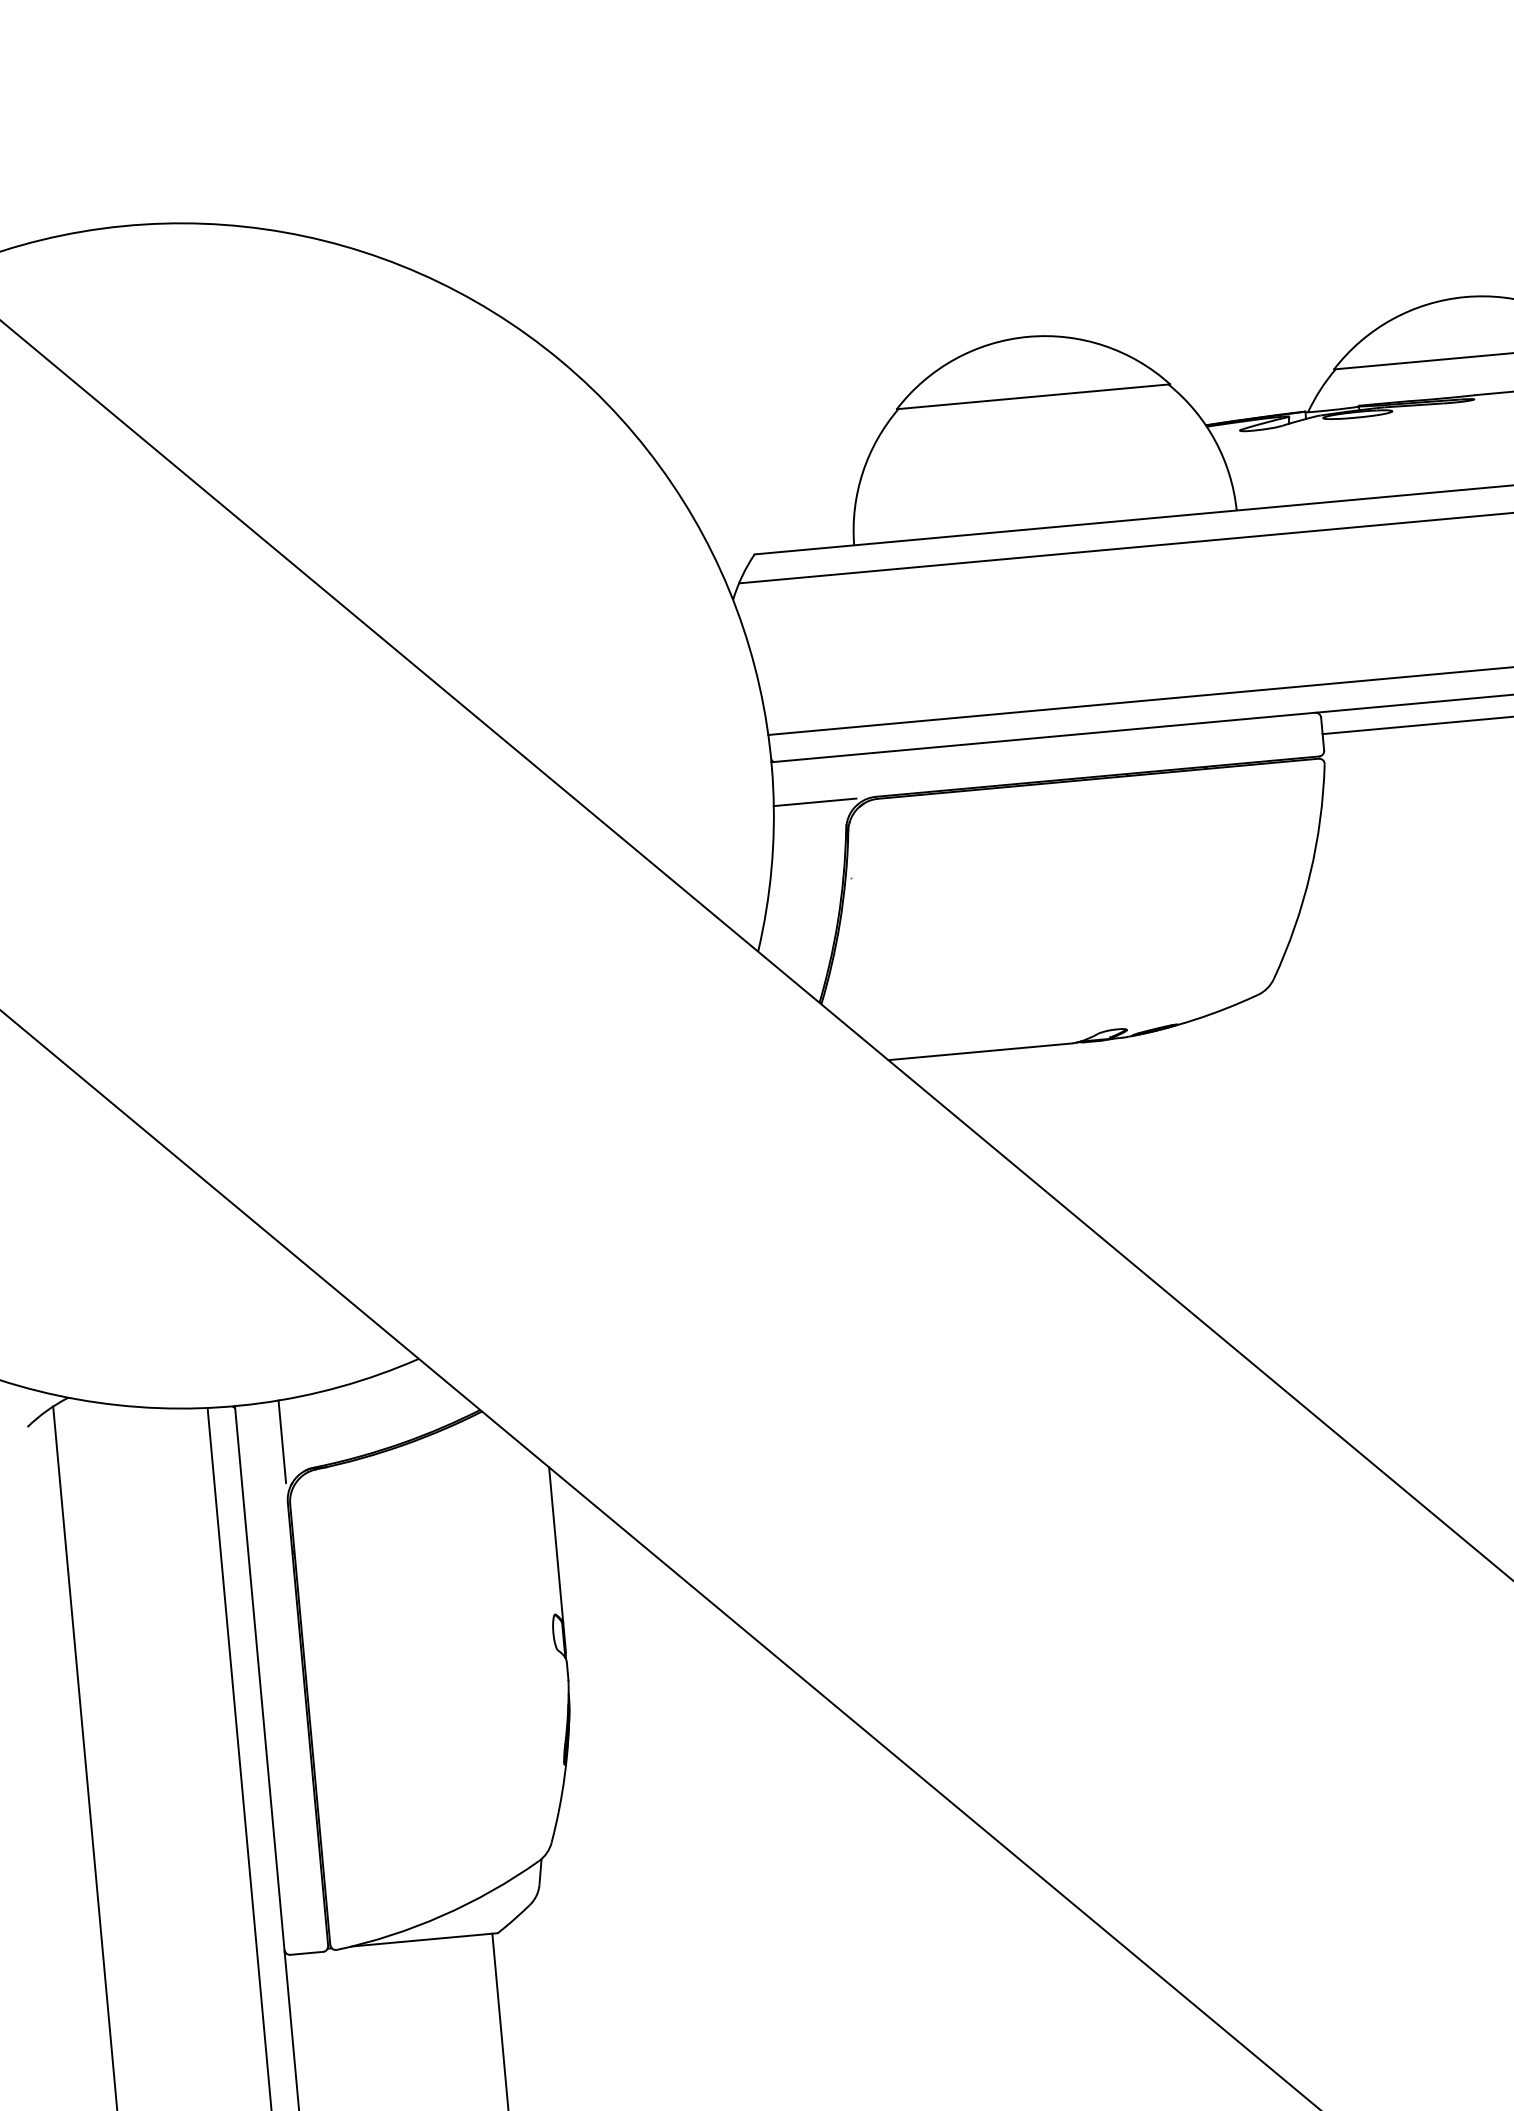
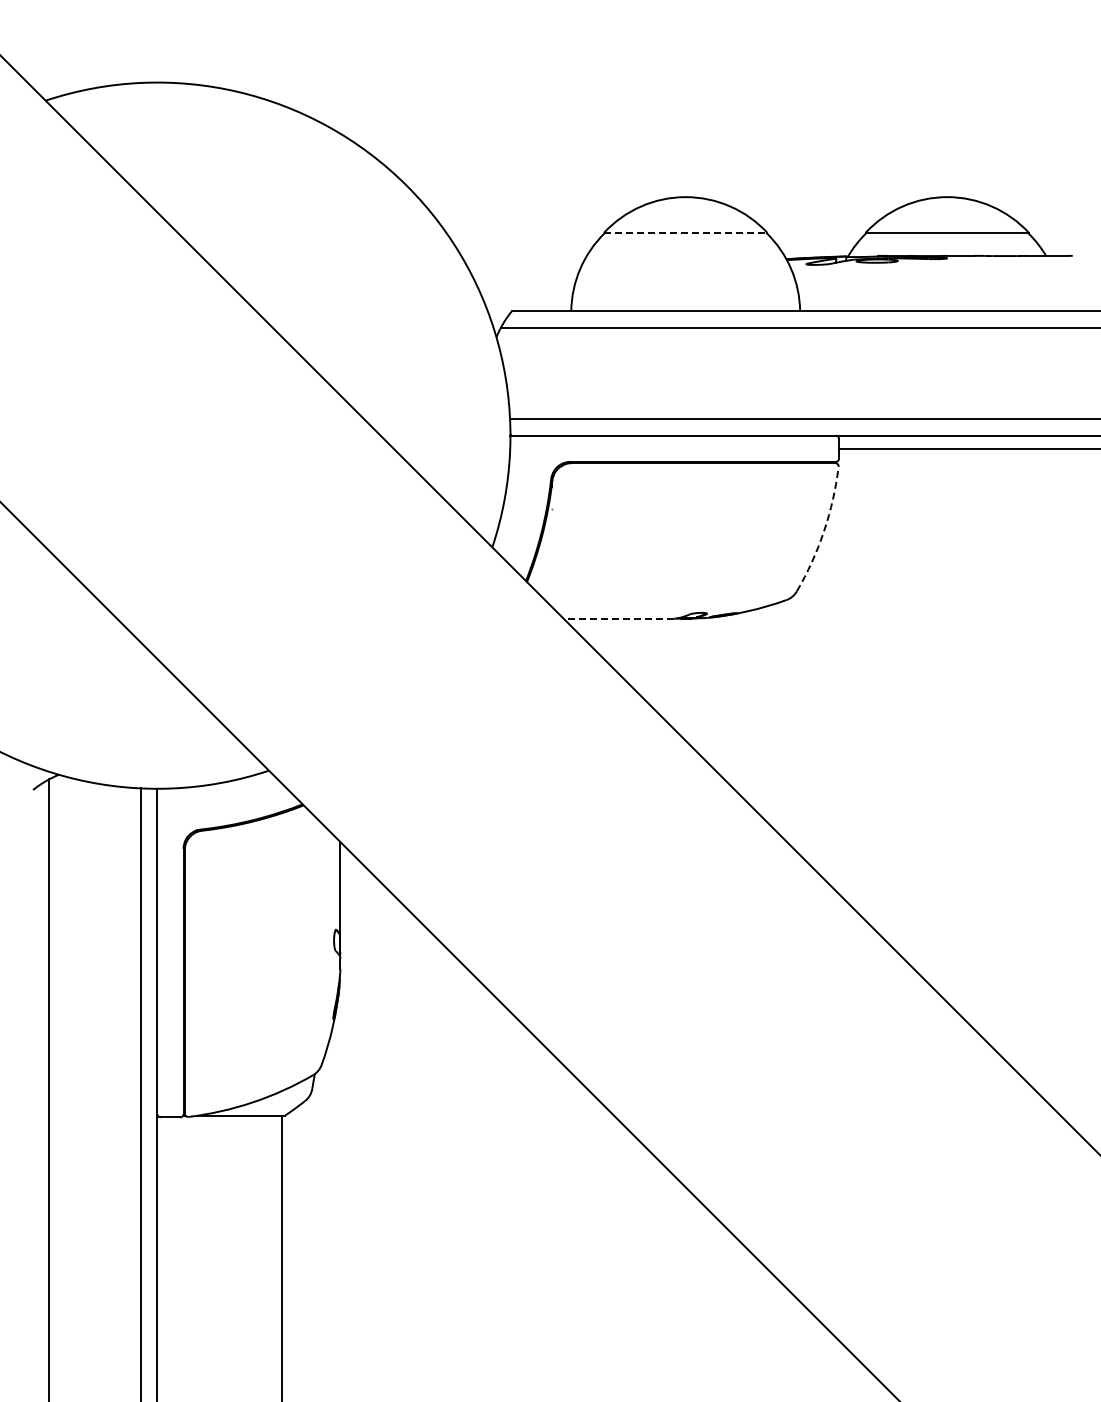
line: (1033, 396) -> (685, 232), solid -> dashed
line: (813, 801) -> (533, 461), removed
arc: (1310, 874) -> (824, 531), solid -> dashed
line: (979, 1051) -> (618, 618), solid -> dashed
line: (282, 1441) -> (183, 812), removed

